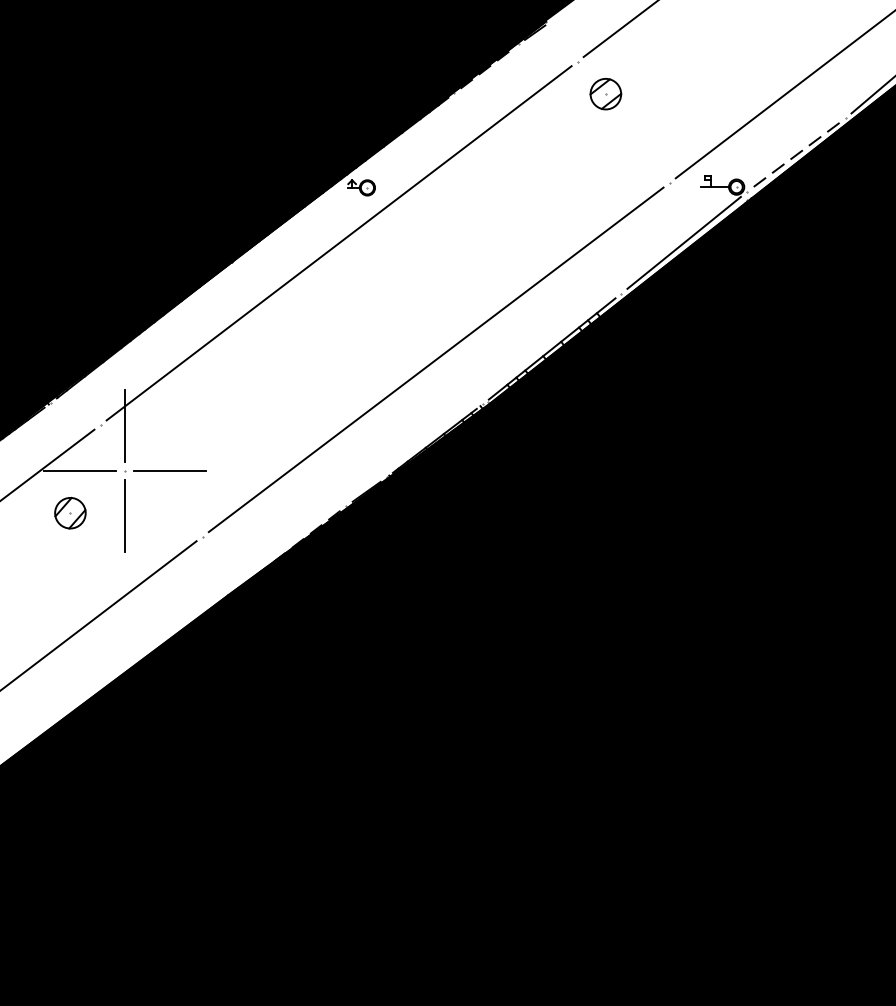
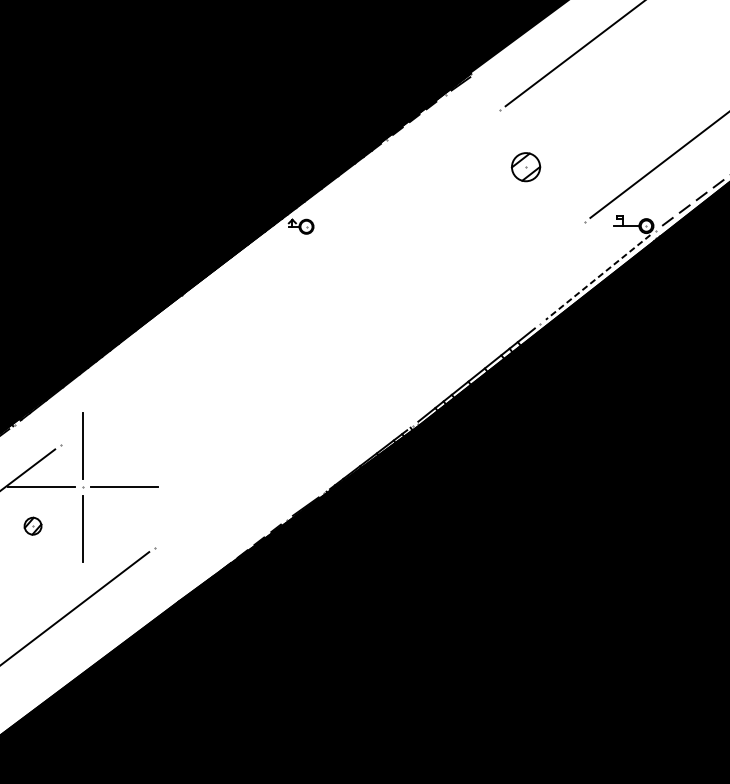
part: (605, 94) -> (525, 167), moved
line: (338, 243) -> (279, 277), removed
line: (683, 243) -> (597, 277), solid -> dashed
line: (435, 359) -> (369, 384), removed
part: (70, 512) -> (33, 525), size x0.6

